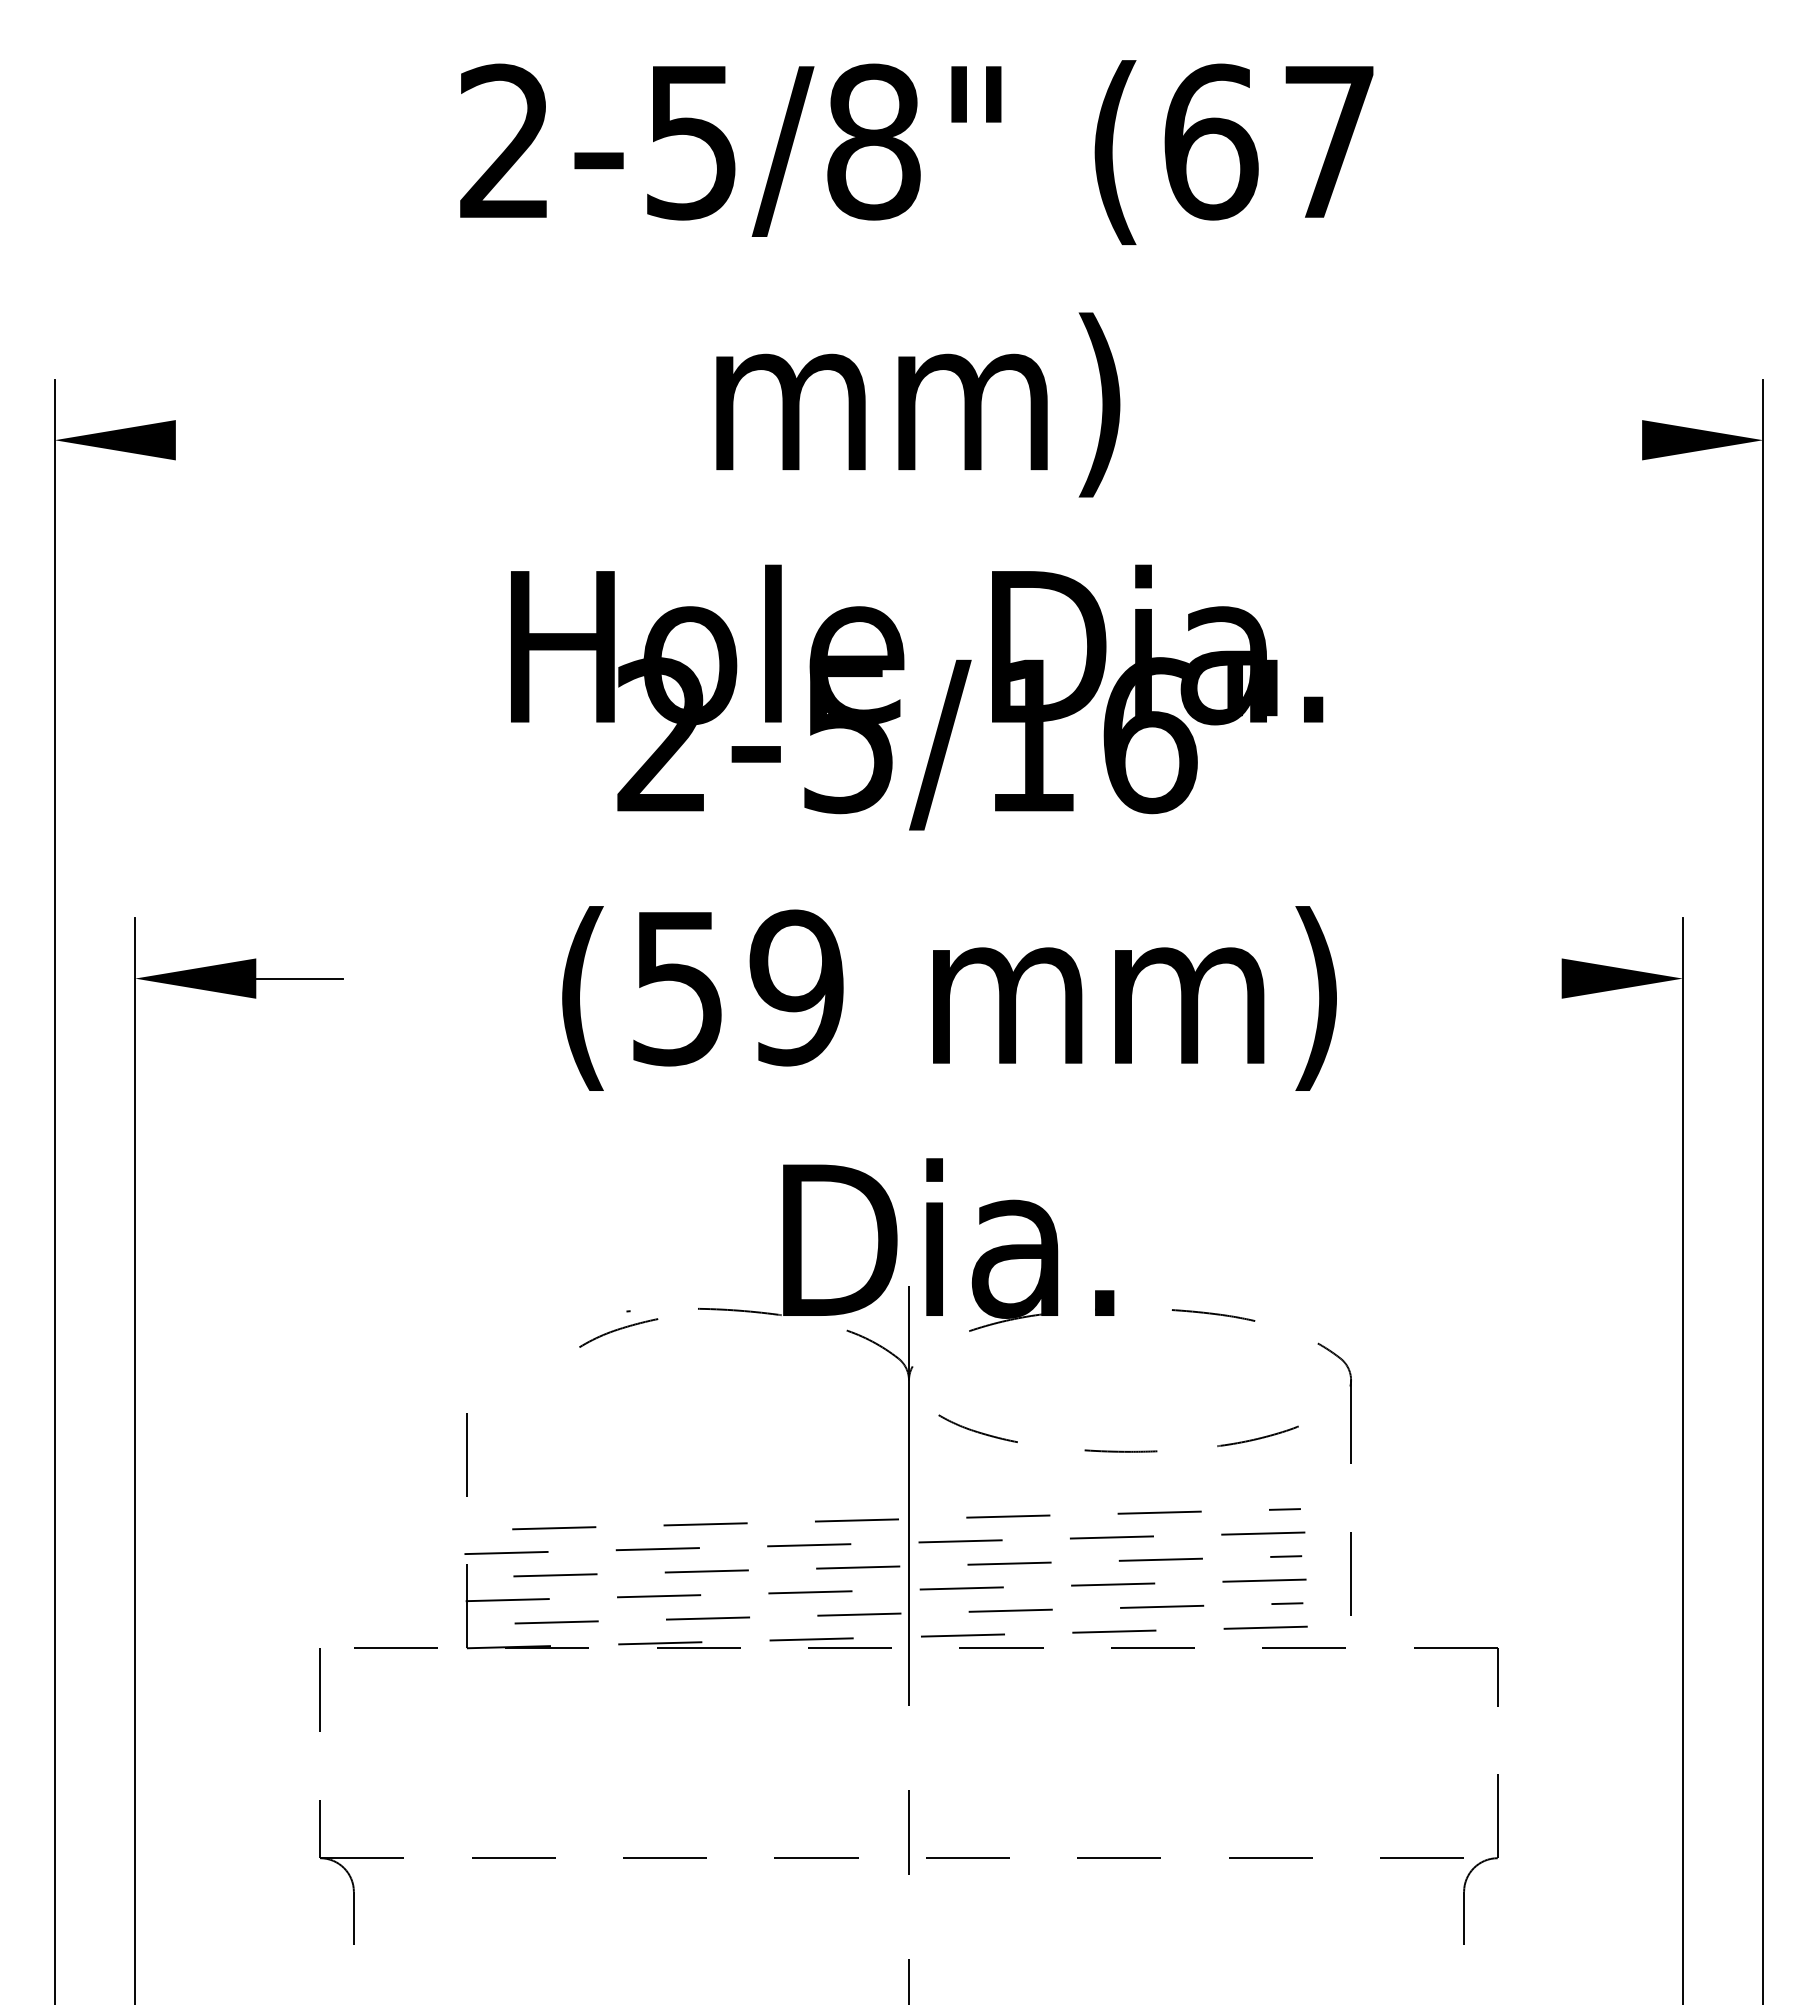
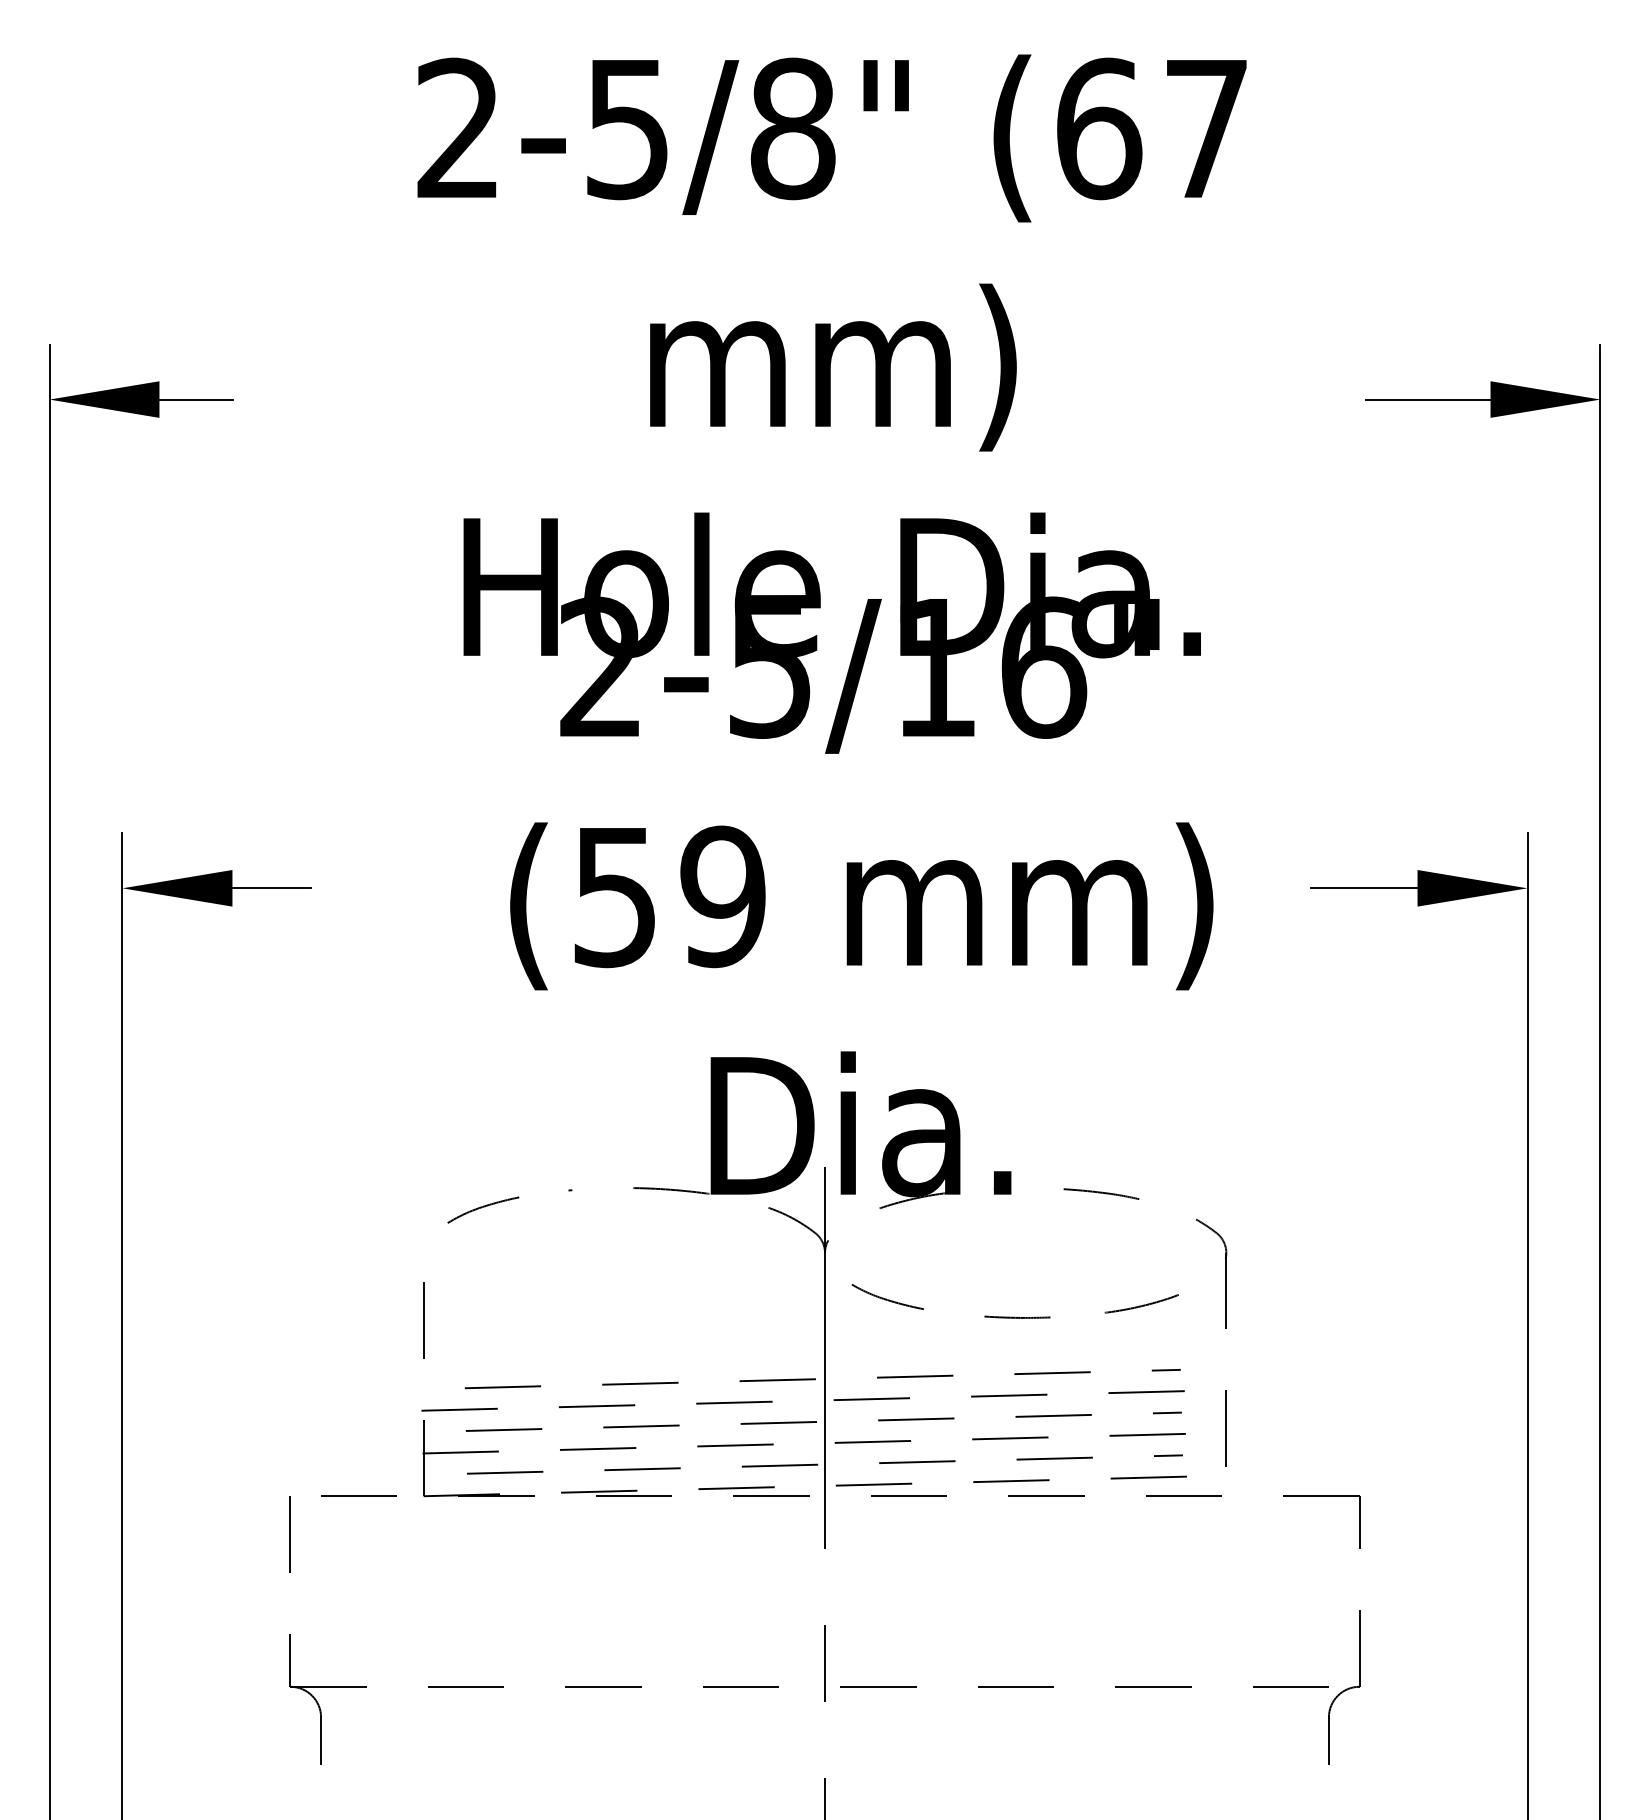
line: (216, 440) -> (196, 399), added
line: (1573, 440) -> (1428, 399), added
line: (1502, 978) -> (1363, 888), added
curve: (618, 1330) -> (483, 1207), moved

